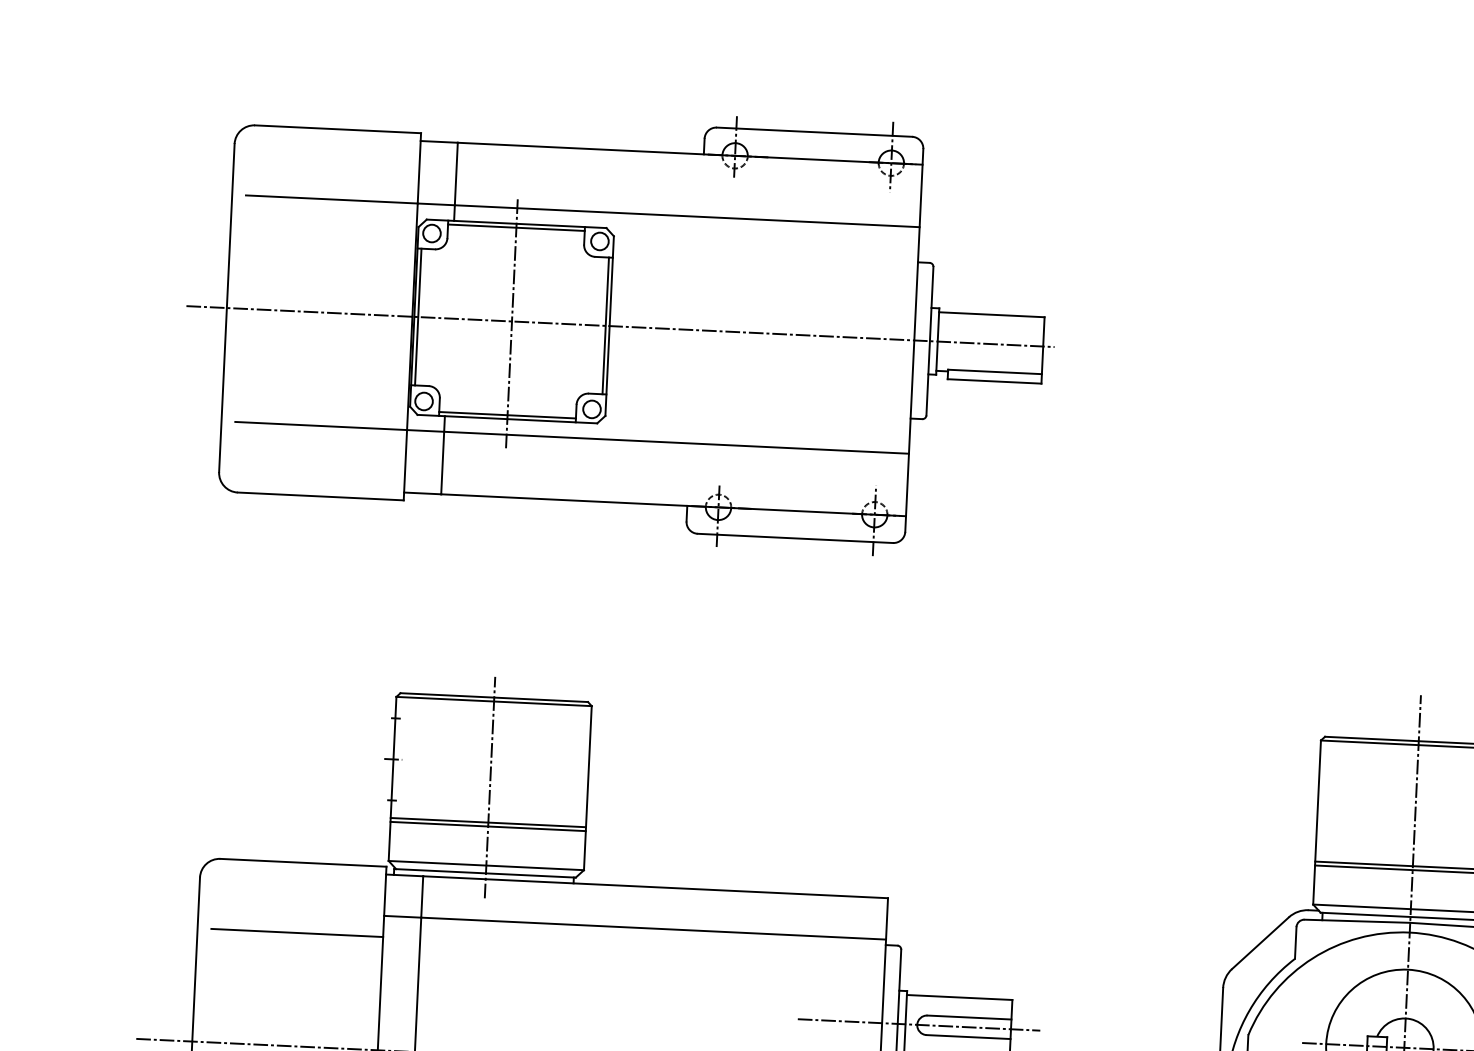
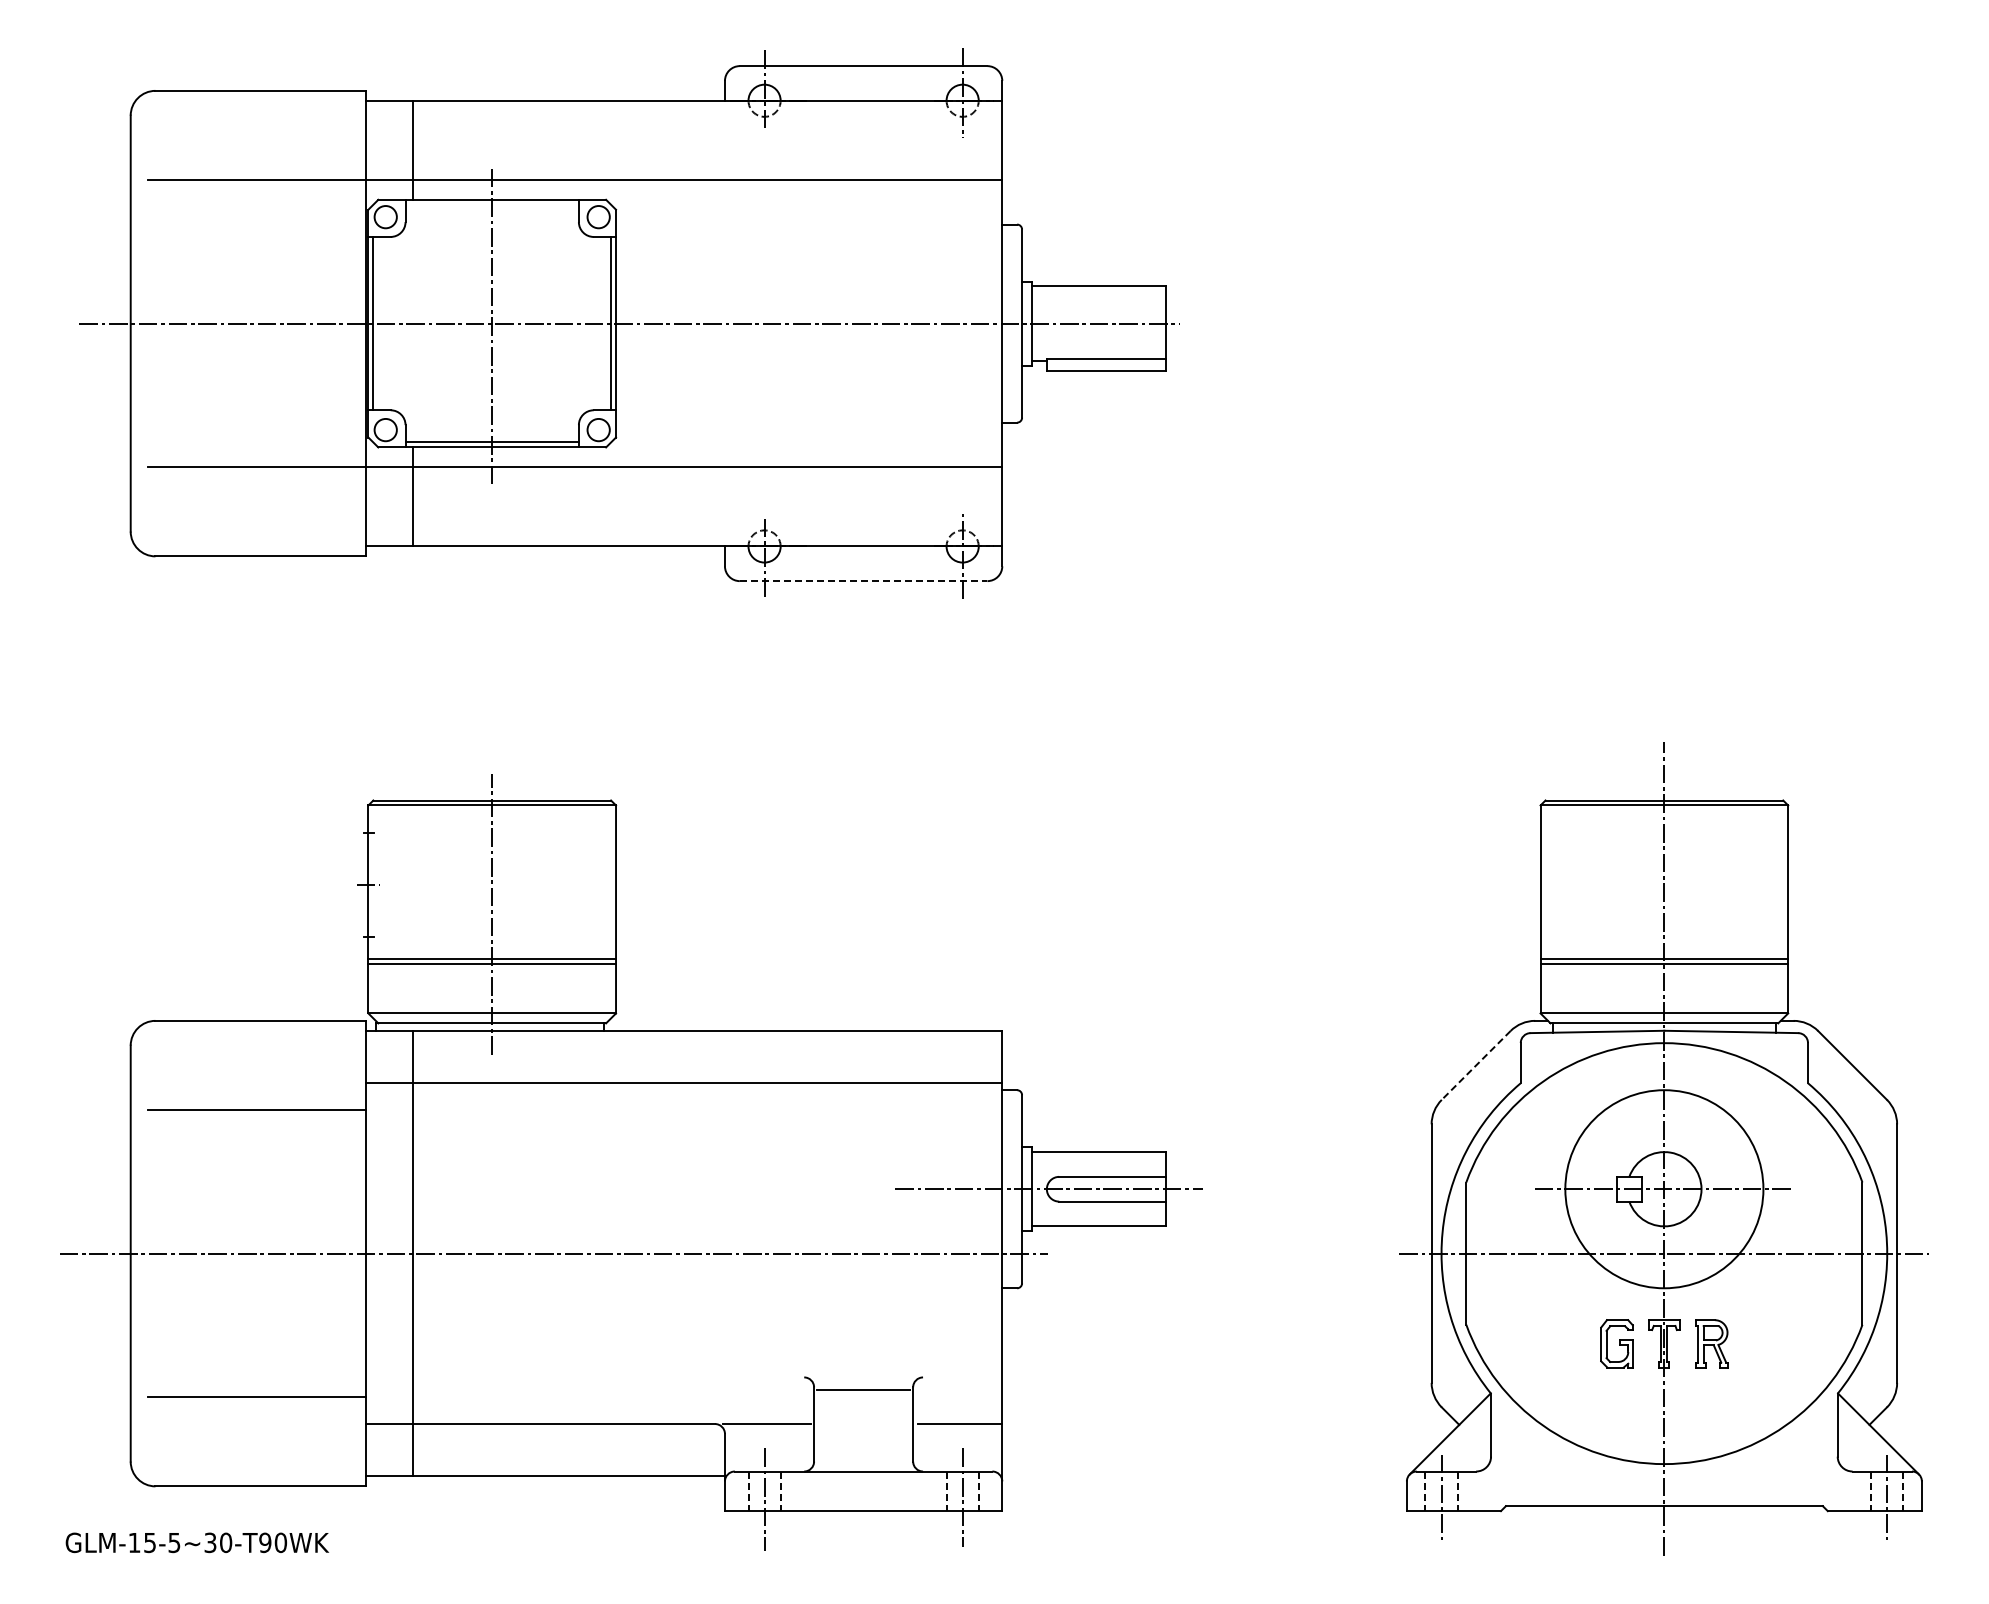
line: (515, 227) -> (491, 204), removed
line: (795, 538) -> (863, 581), solid -> dashed
line: (1260, 943) -> (1476, 1065), solid -> dashed

